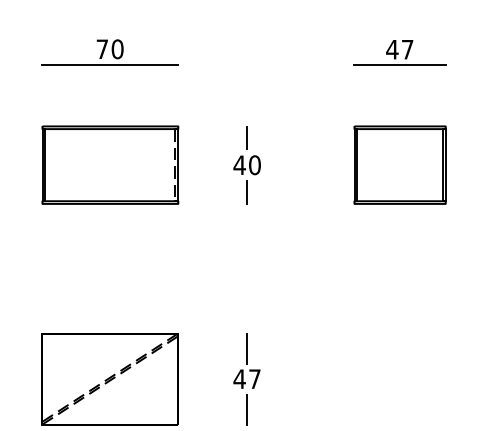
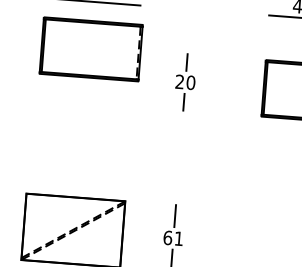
part: (110, 164) -> (91, 48), moved
text: (239, 164) -> (179, 81), 40 -> 20
text: (246, 379) -> (172, 238), 47 -> 61

